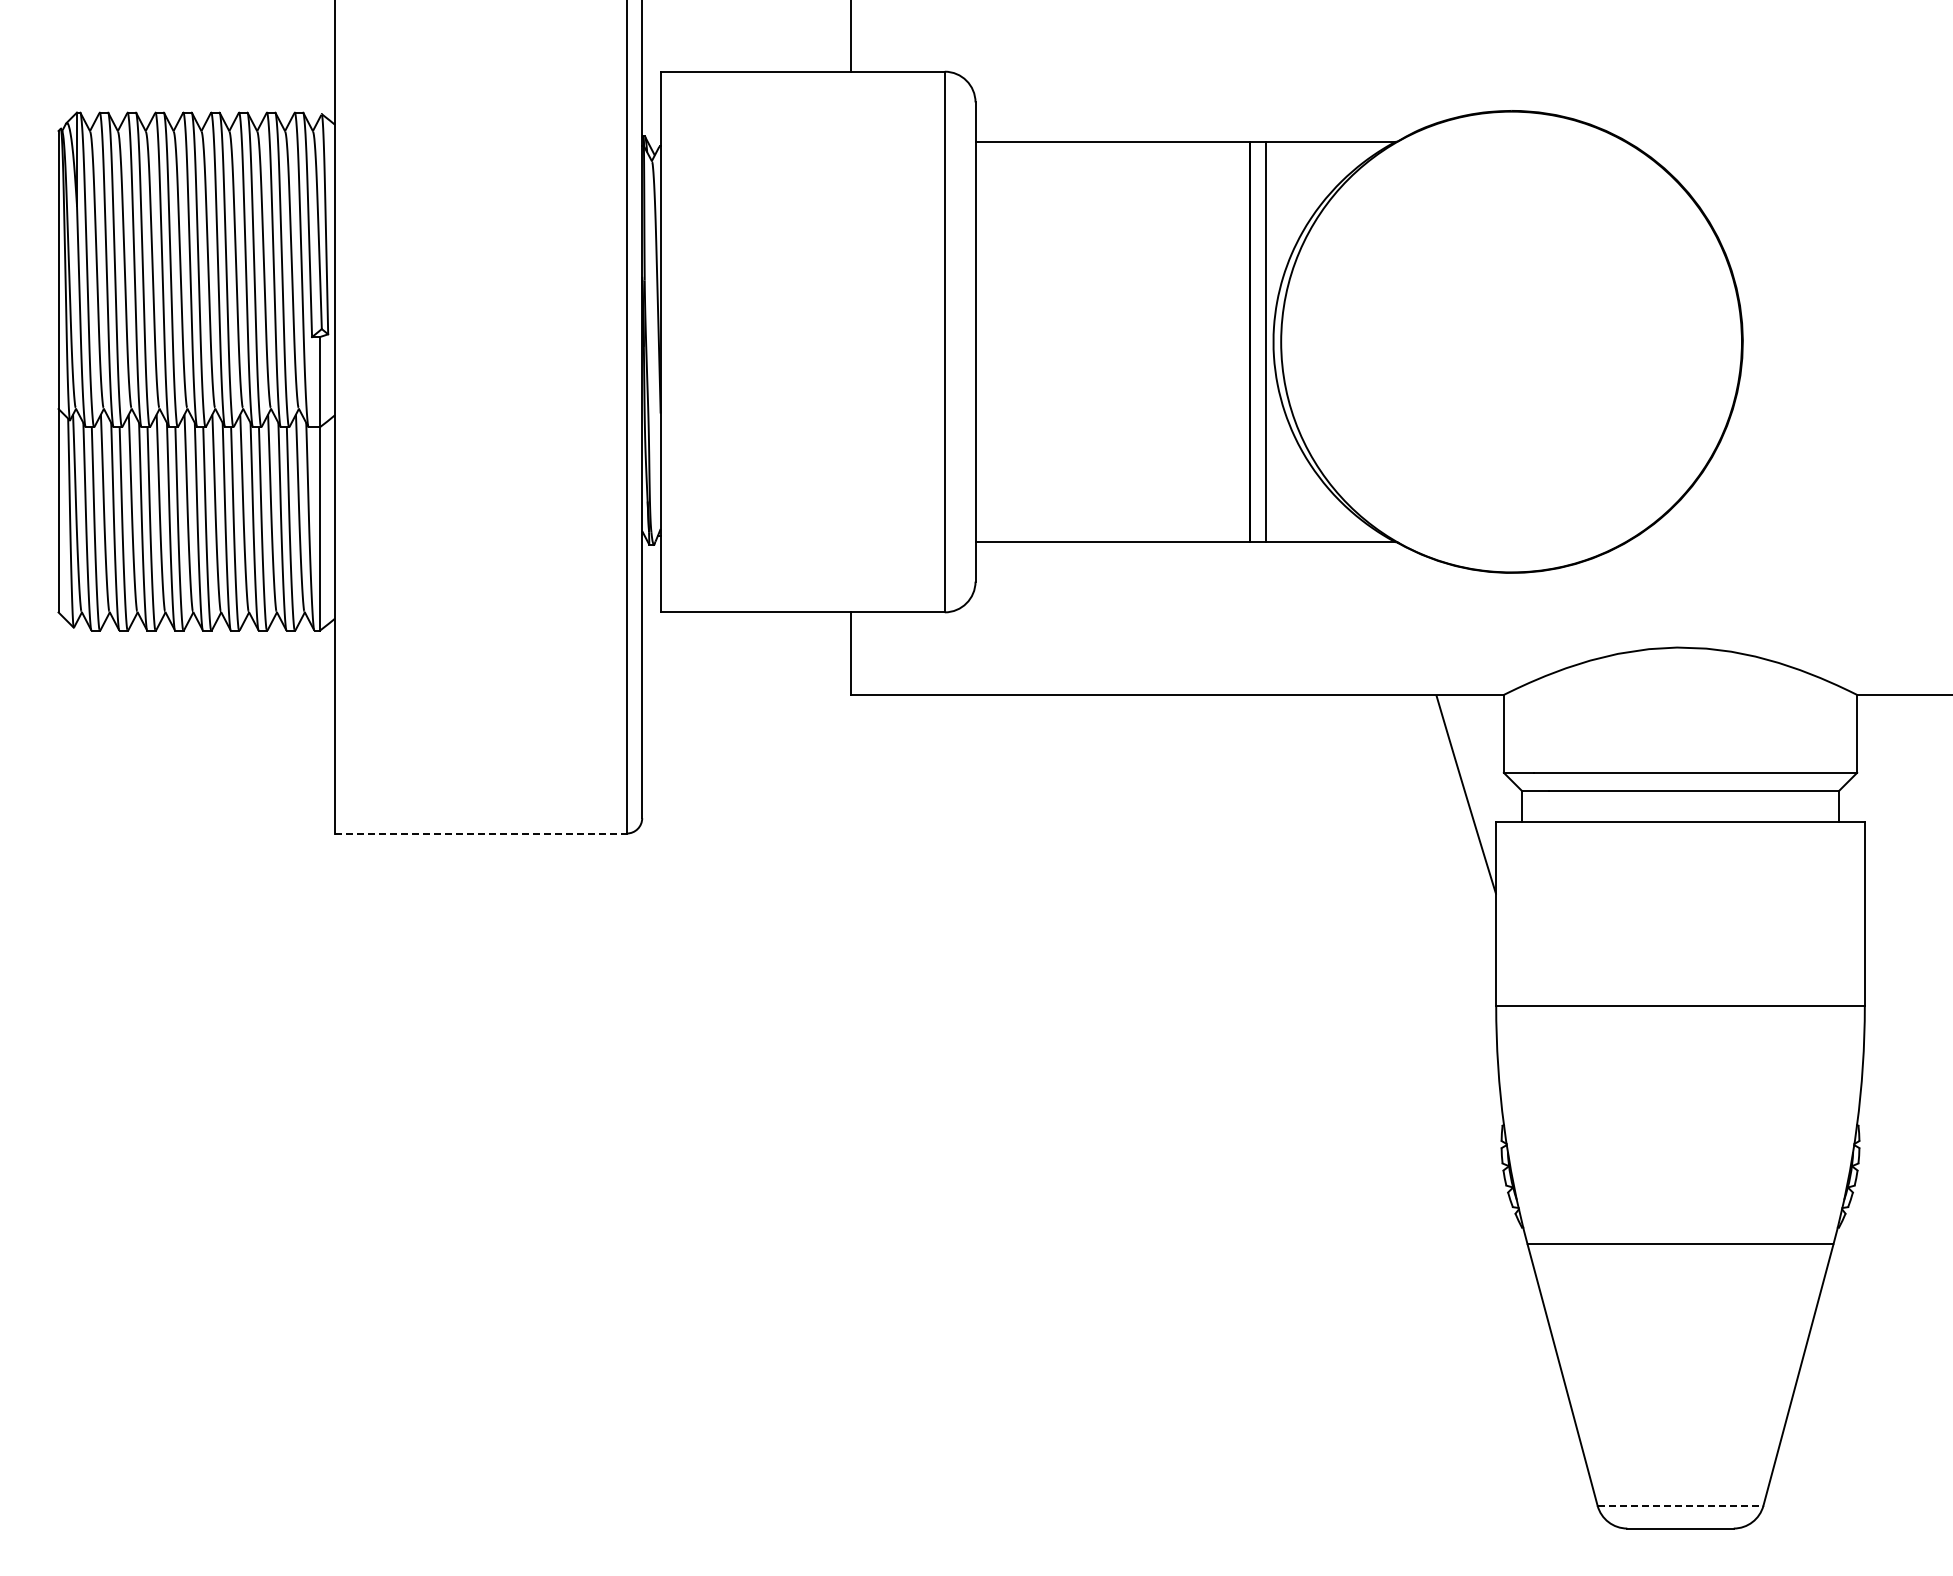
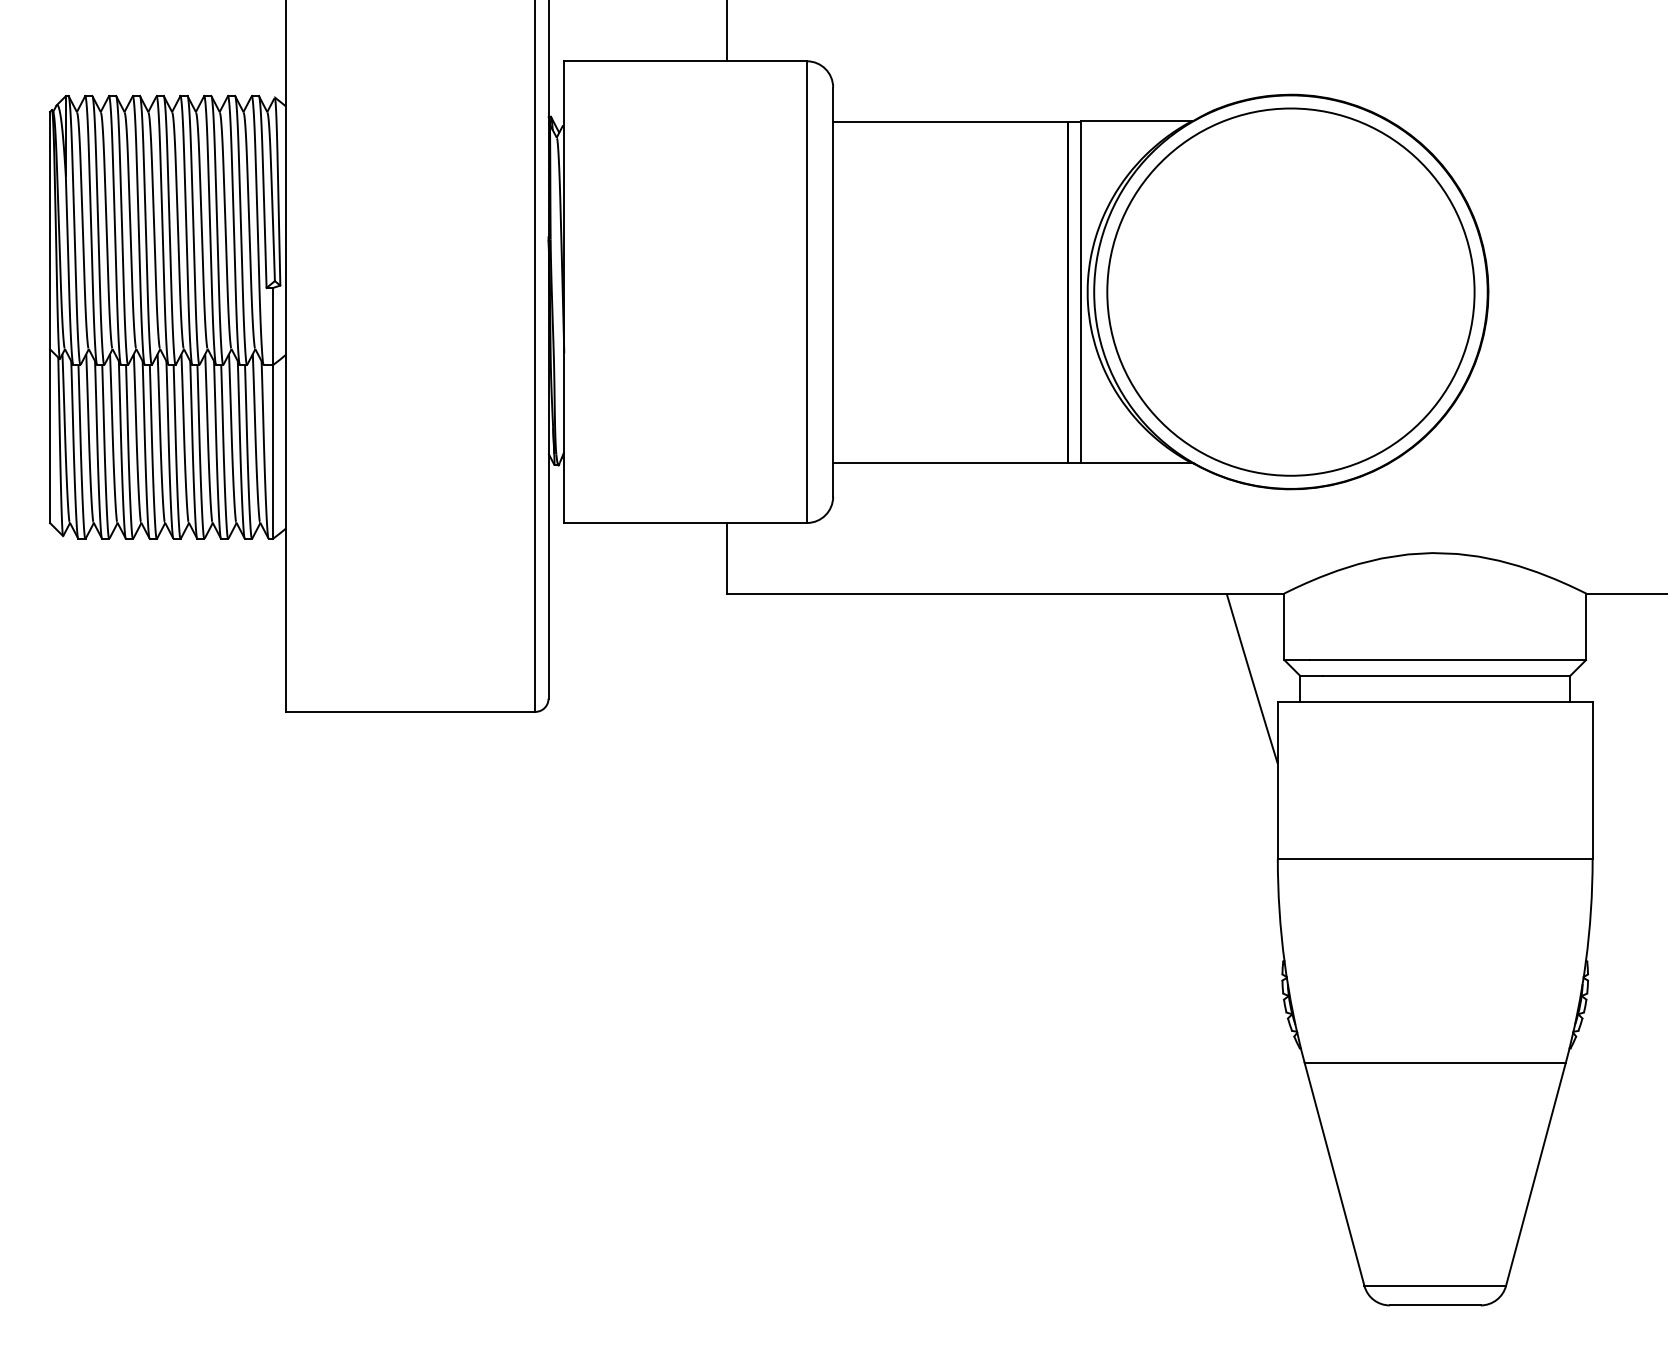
circle: (1511, 341) -> (1290, 291), added
line: (480, 833) -> (410, 711), dashed -> solid
line: (1680, 1505) -> (1435, 1285), dashed -> solid

